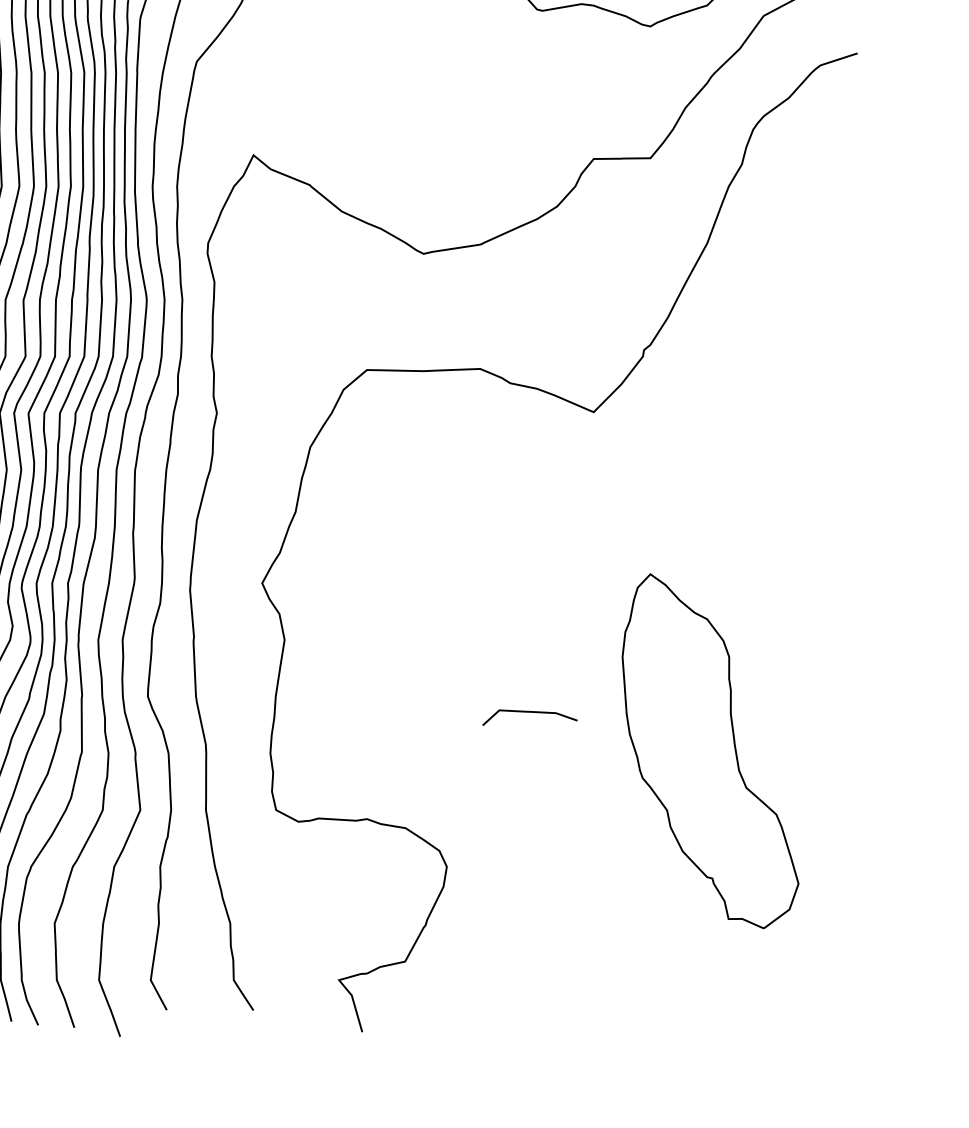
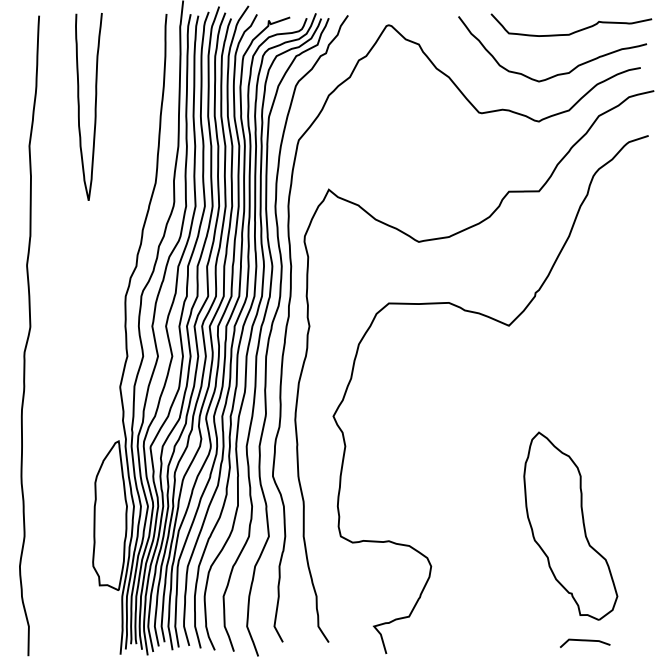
curve: (530, 713) -> (585, 641), moved
part: (709, 749) -> (570, 525), moved

